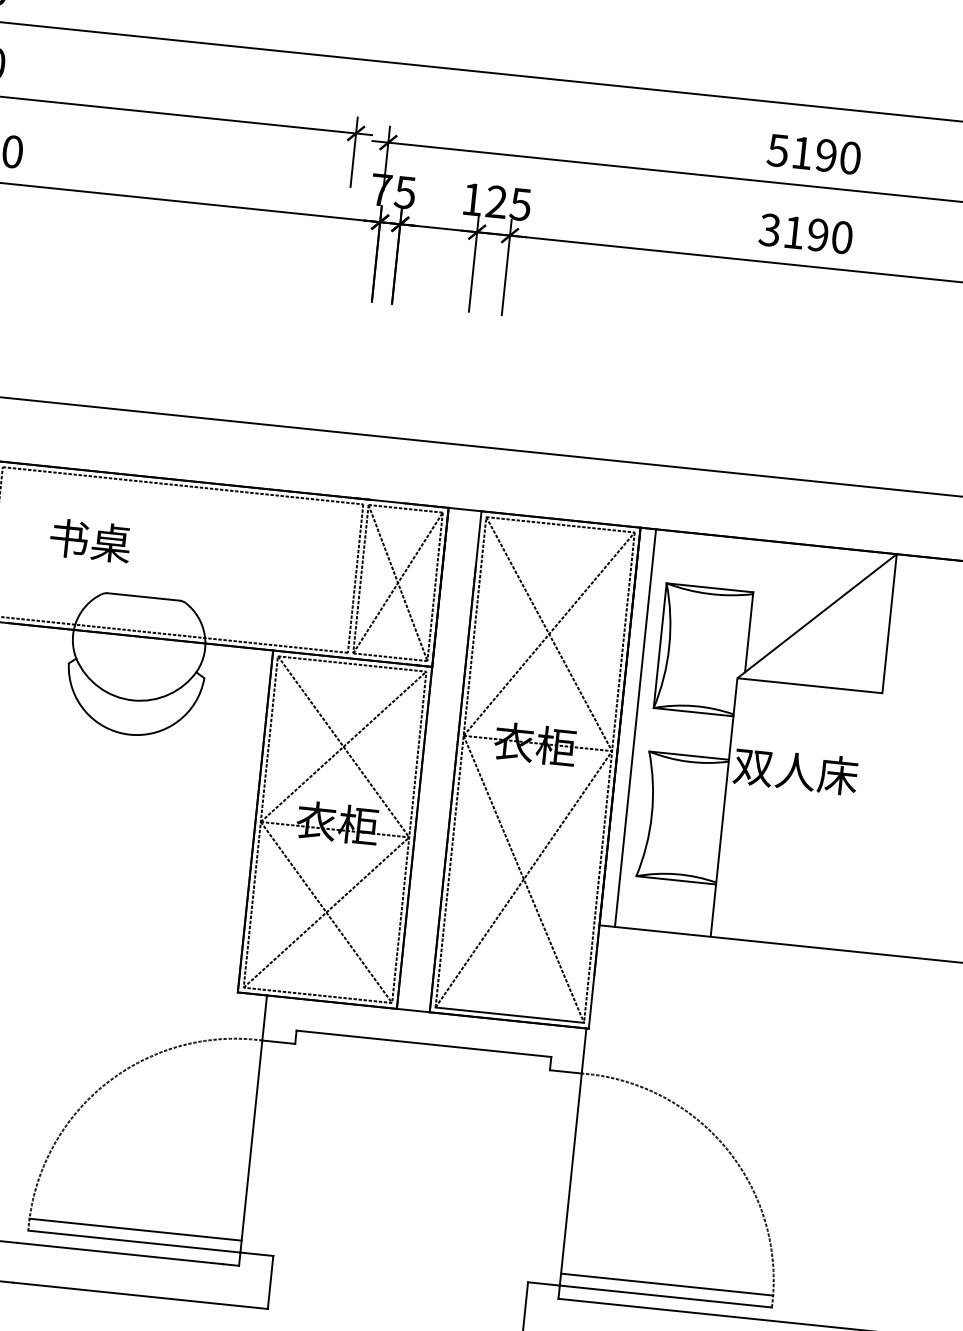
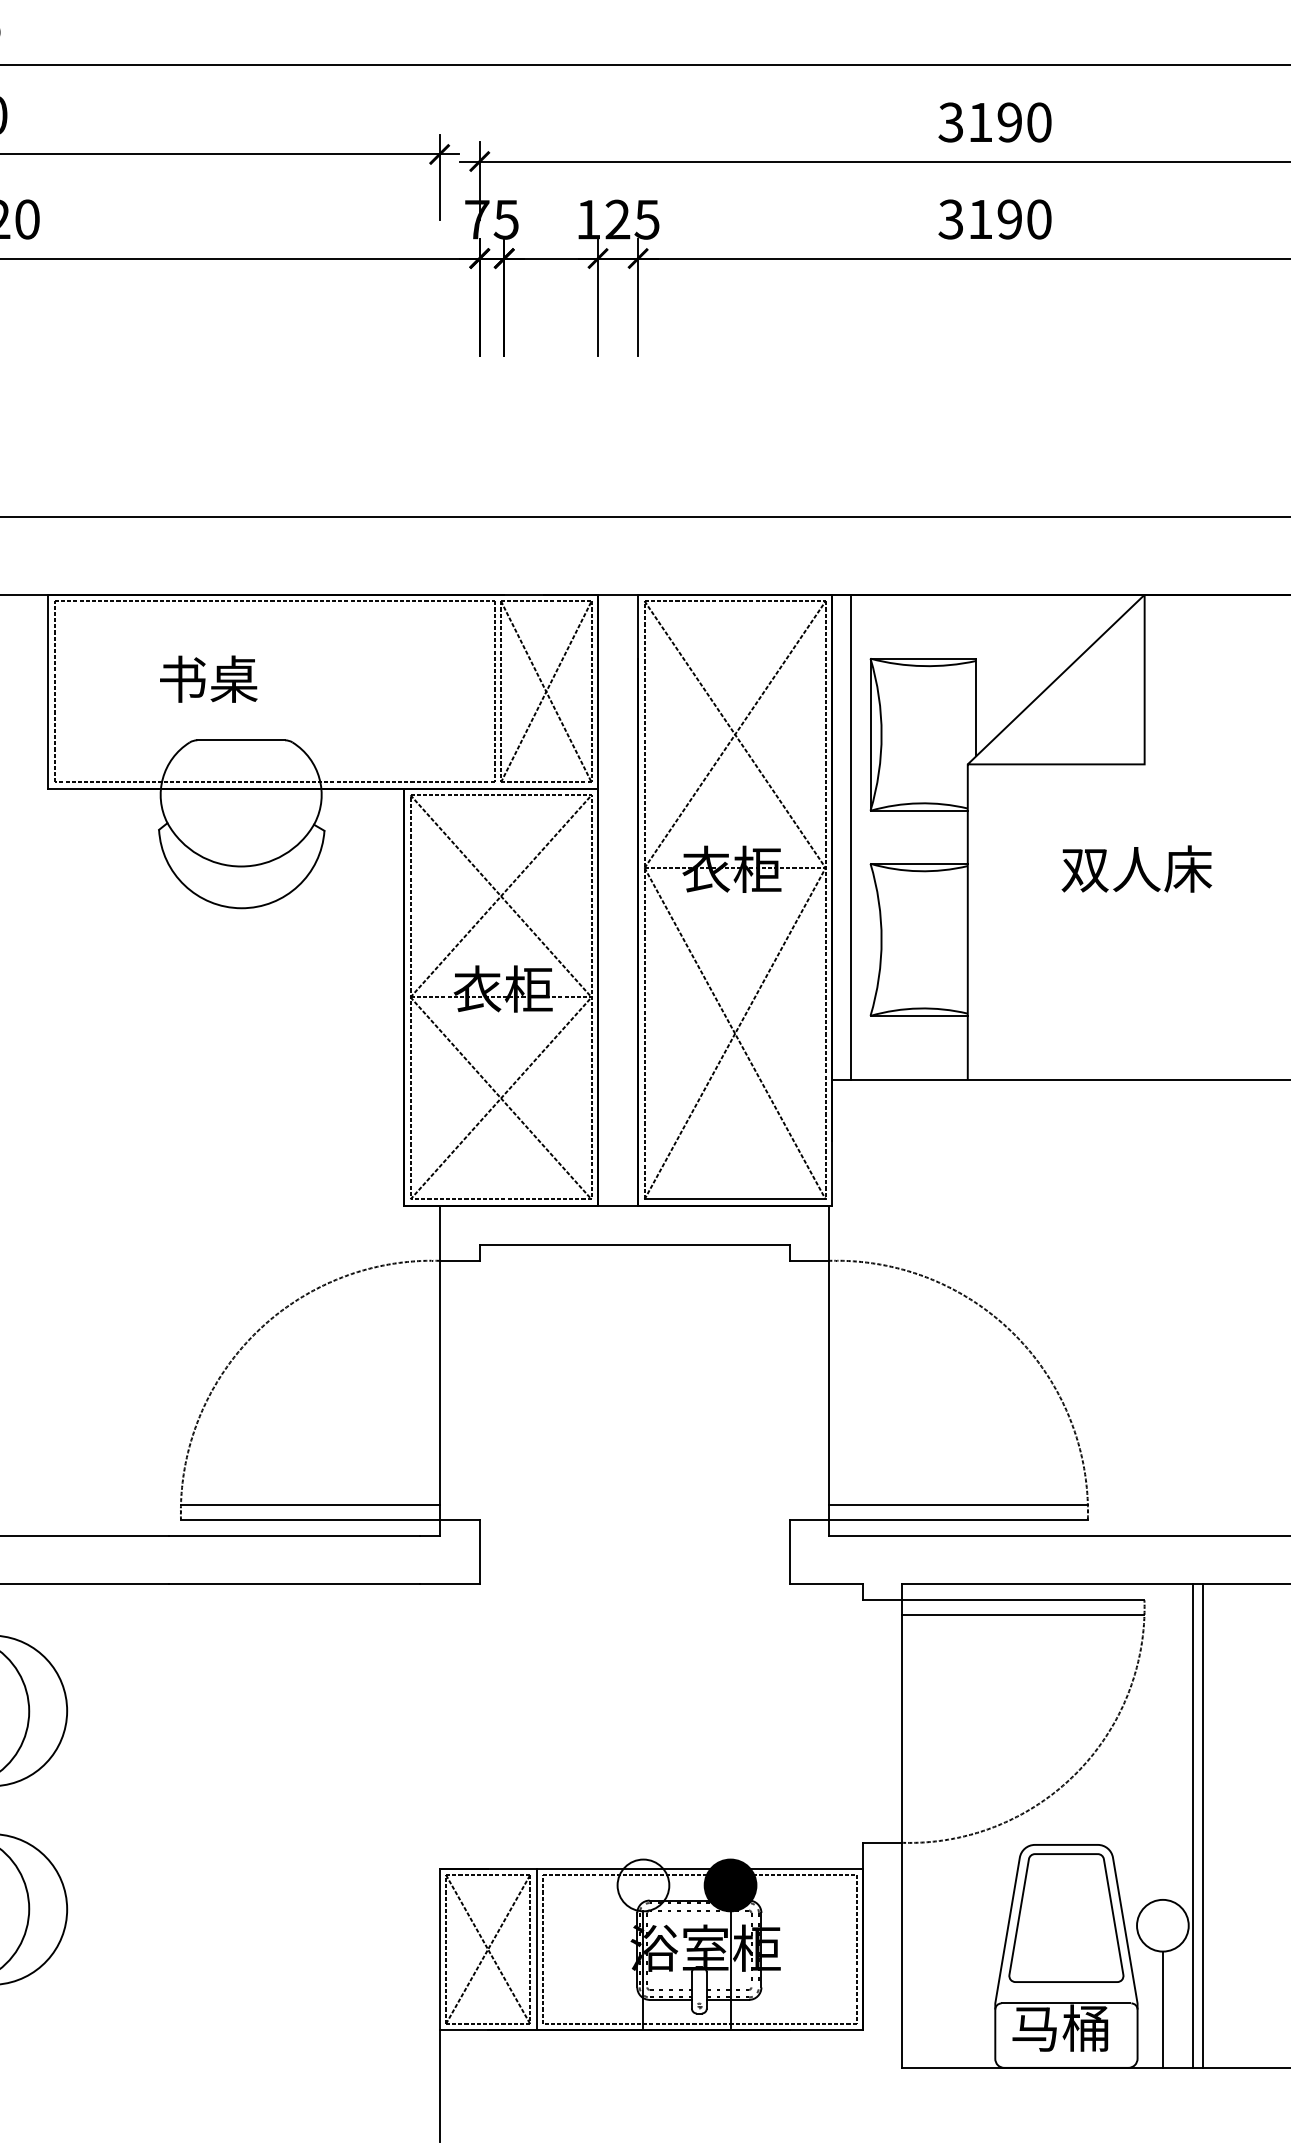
text: (777, 150) -> (950, 122), 5190 -> 3190
text: (90, 540) -> (208, 678), moved
text: (795, 770) -> (1136, 868), moved

